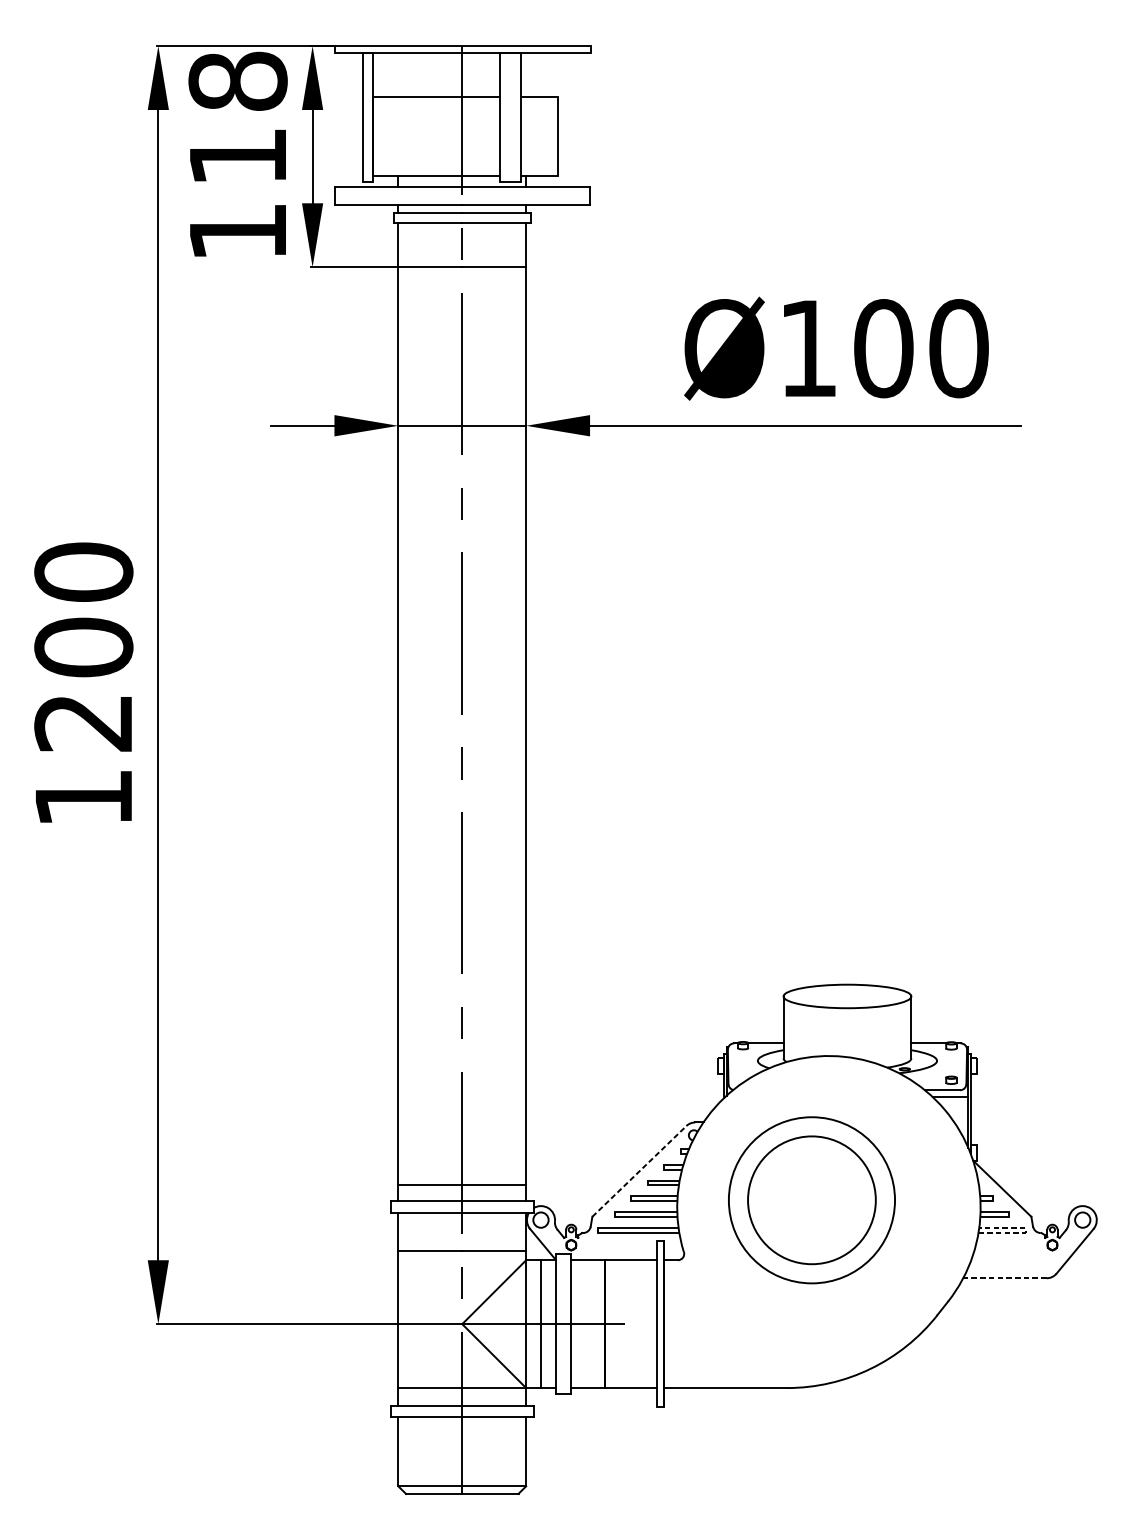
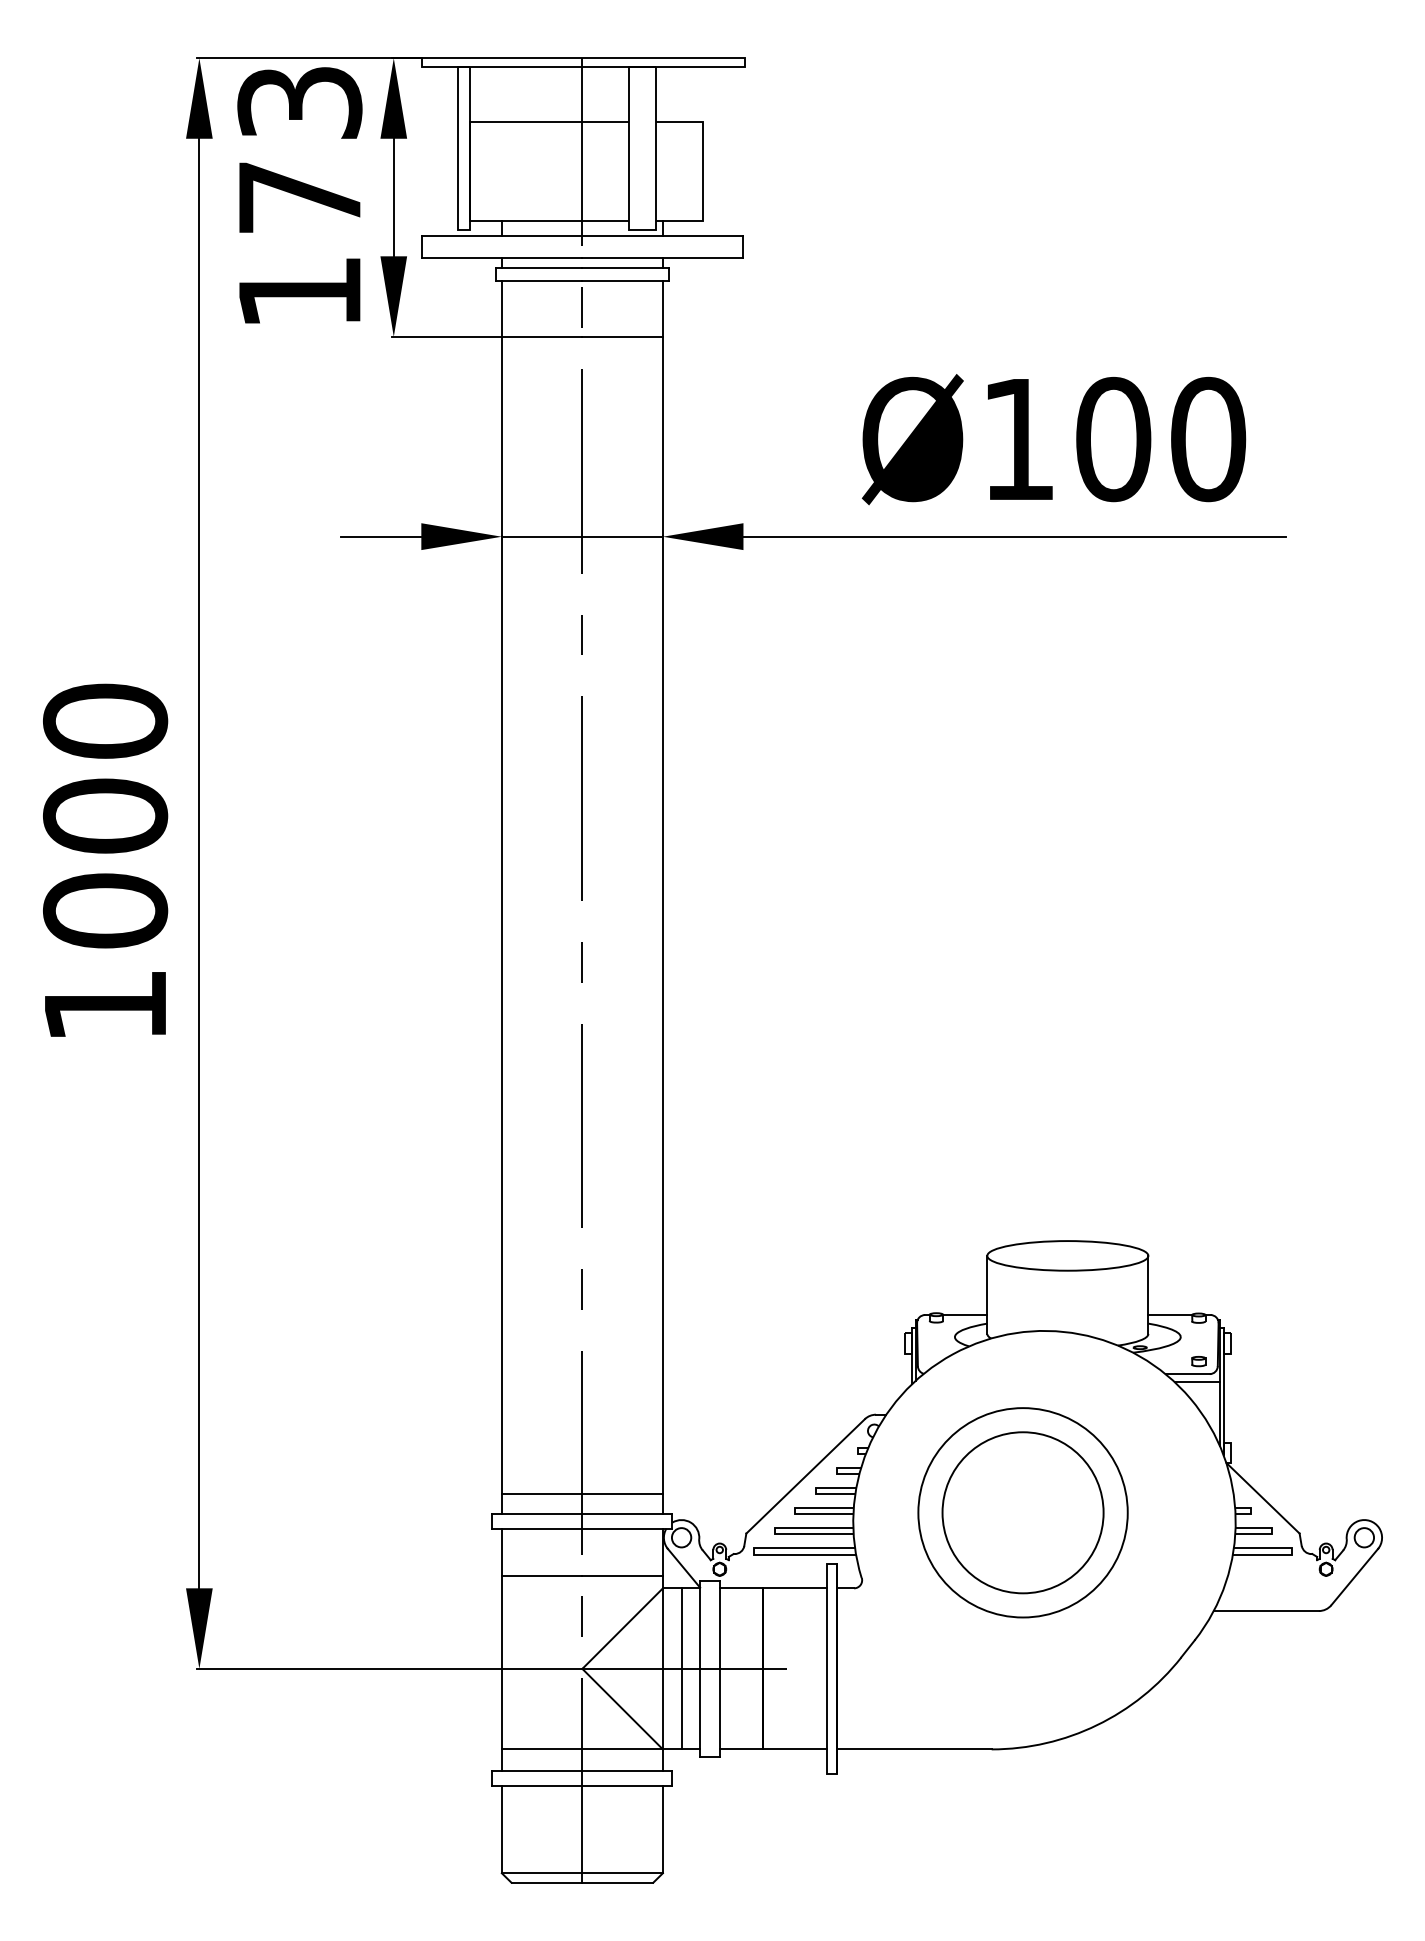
text: (237, 117) -> (299, 148), 118 -> 173
text: (83, 722) -> (105, 910), 1200 -> 1000
line: (639, 1171) -> (805, 1476), dashed -> solid
line: (1025, 1231) -> (1292, 1551), dashed -> solid
line: (1005, 1278) -> (1266, 1611), dashed -> solid

